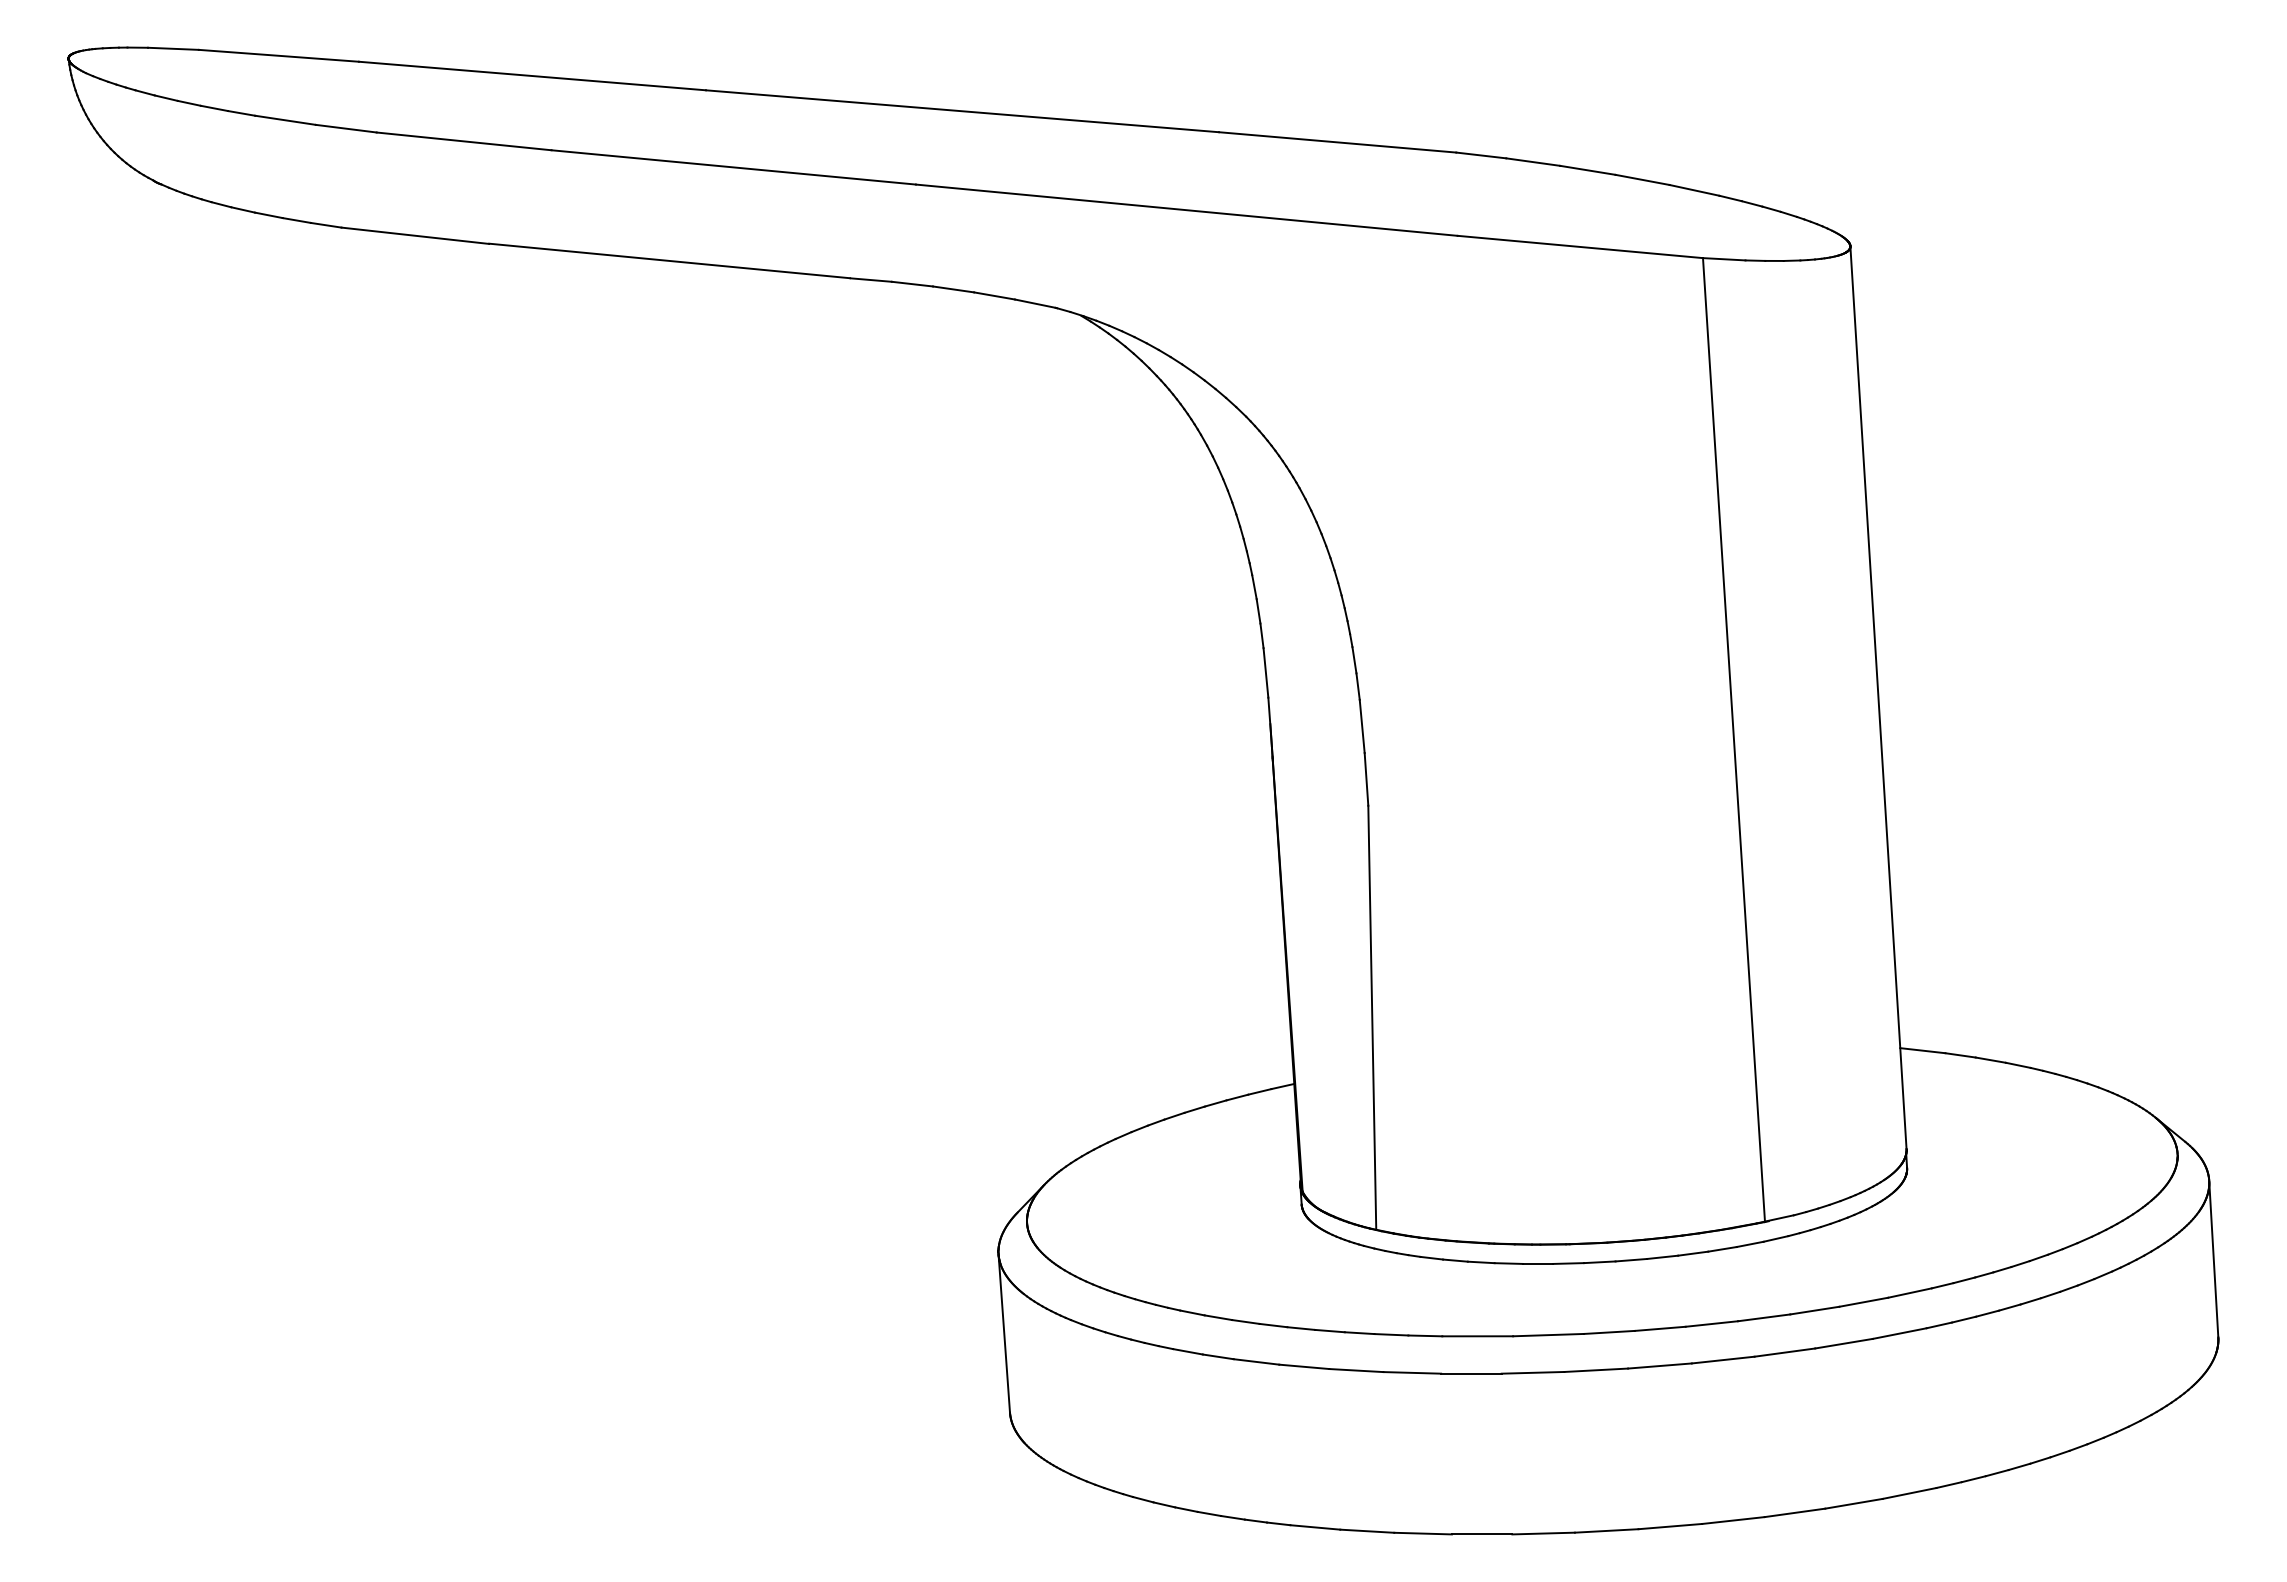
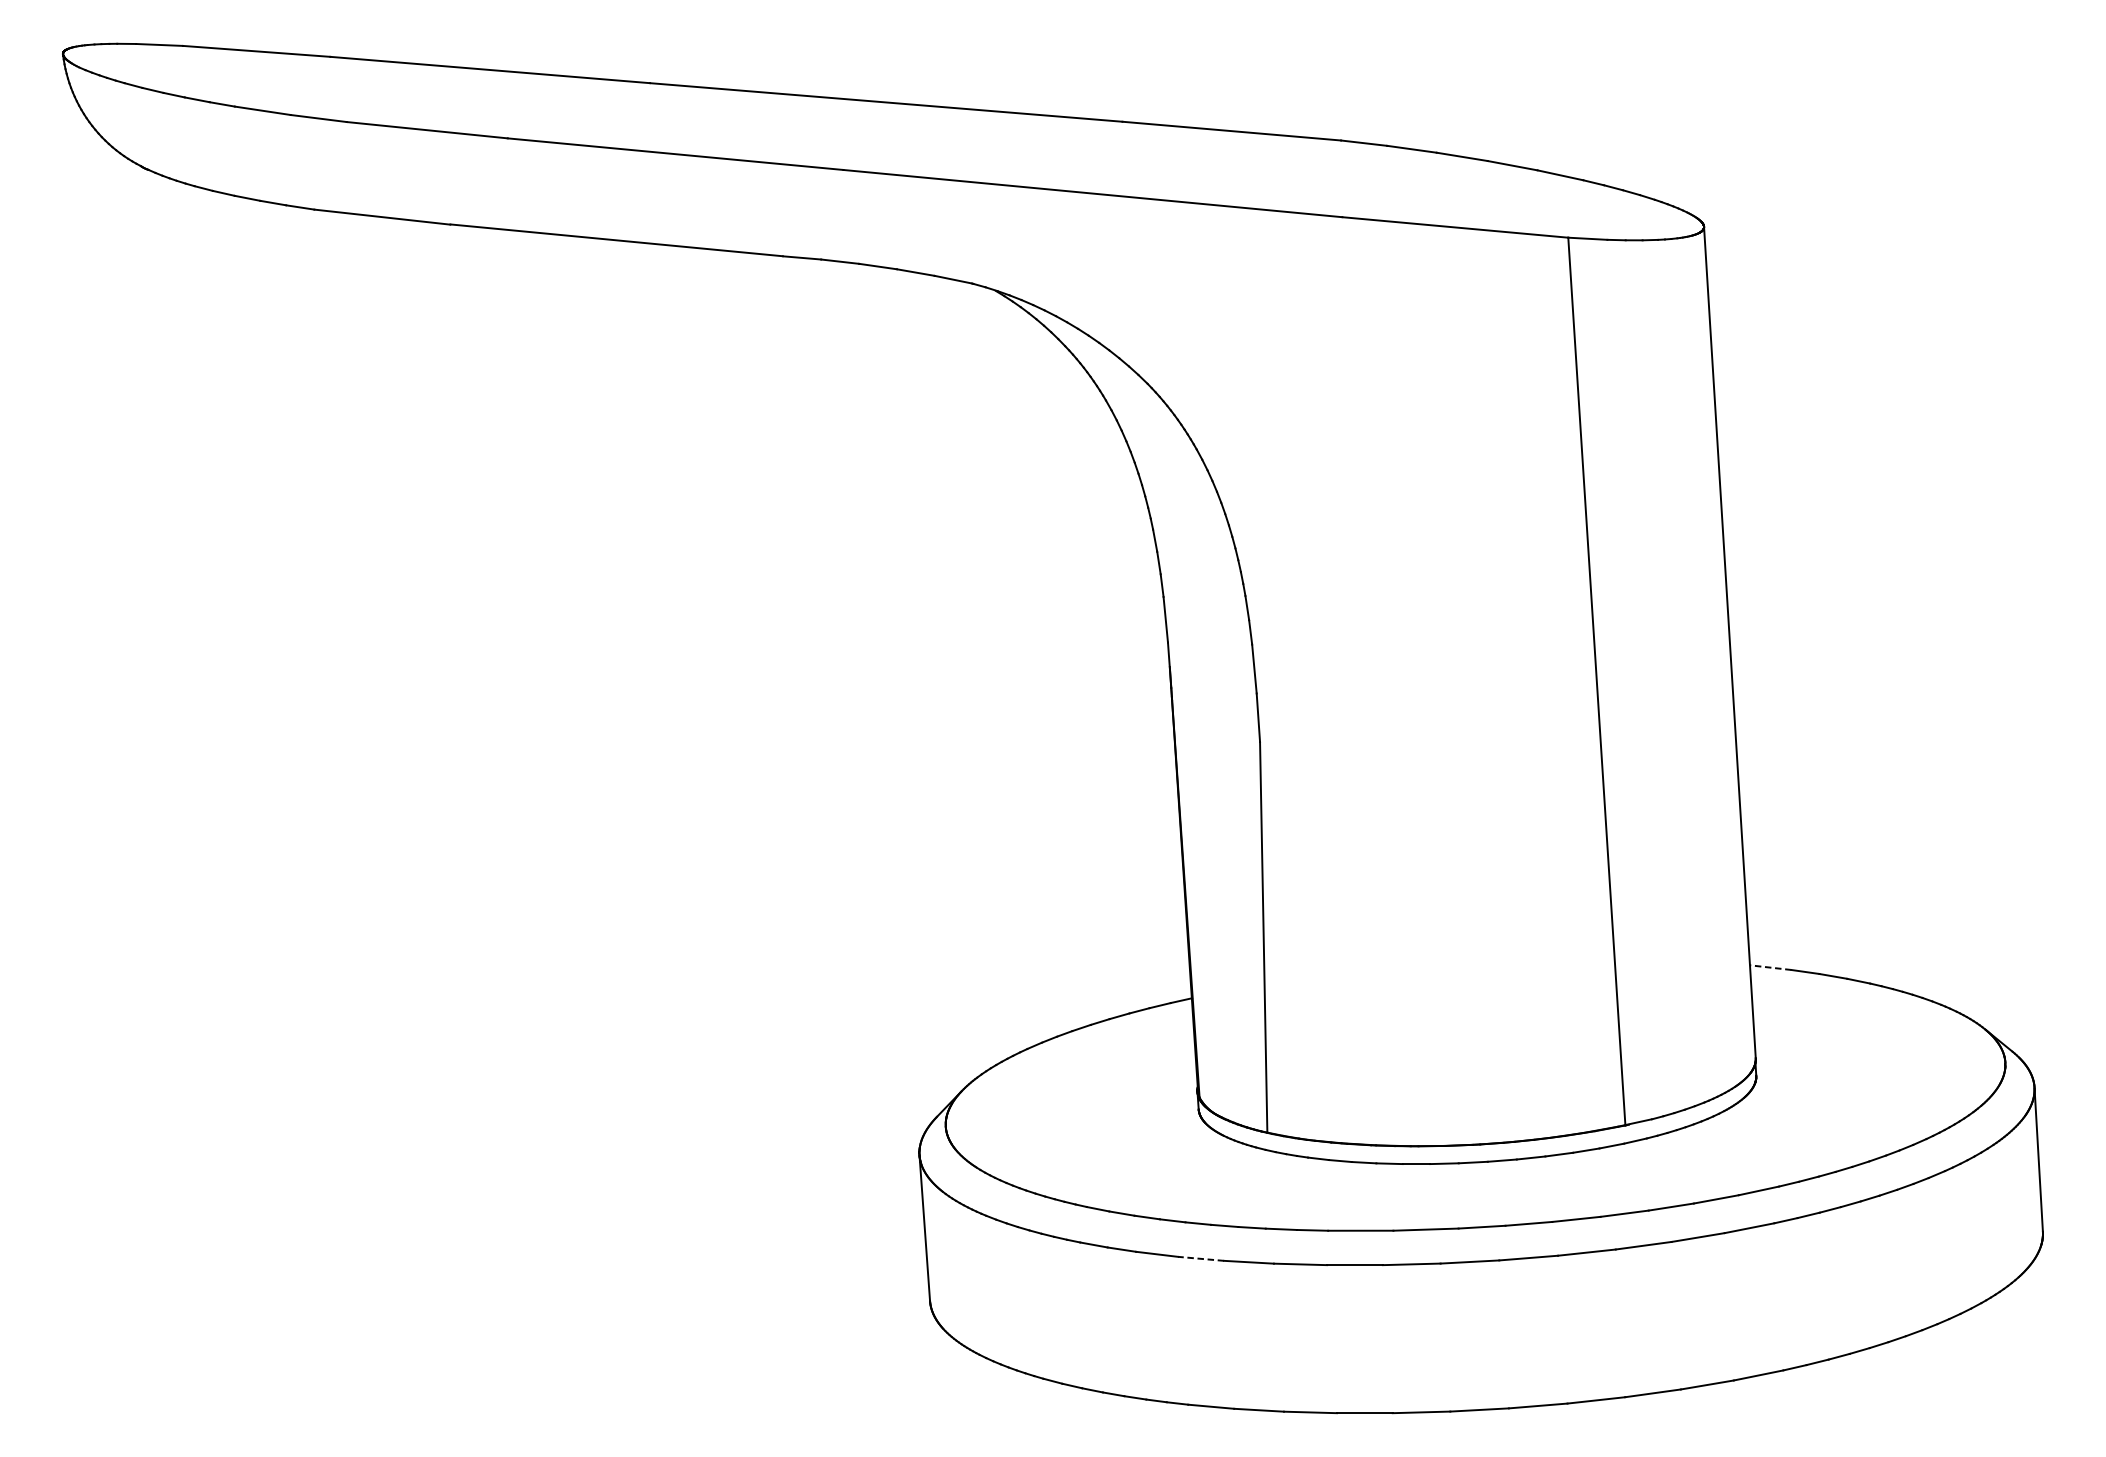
line: (1922, 1050) -> (1770, 967), solid -> dashed
line: (1303, 1366) -> (1200, 1258), solid -> dashed

